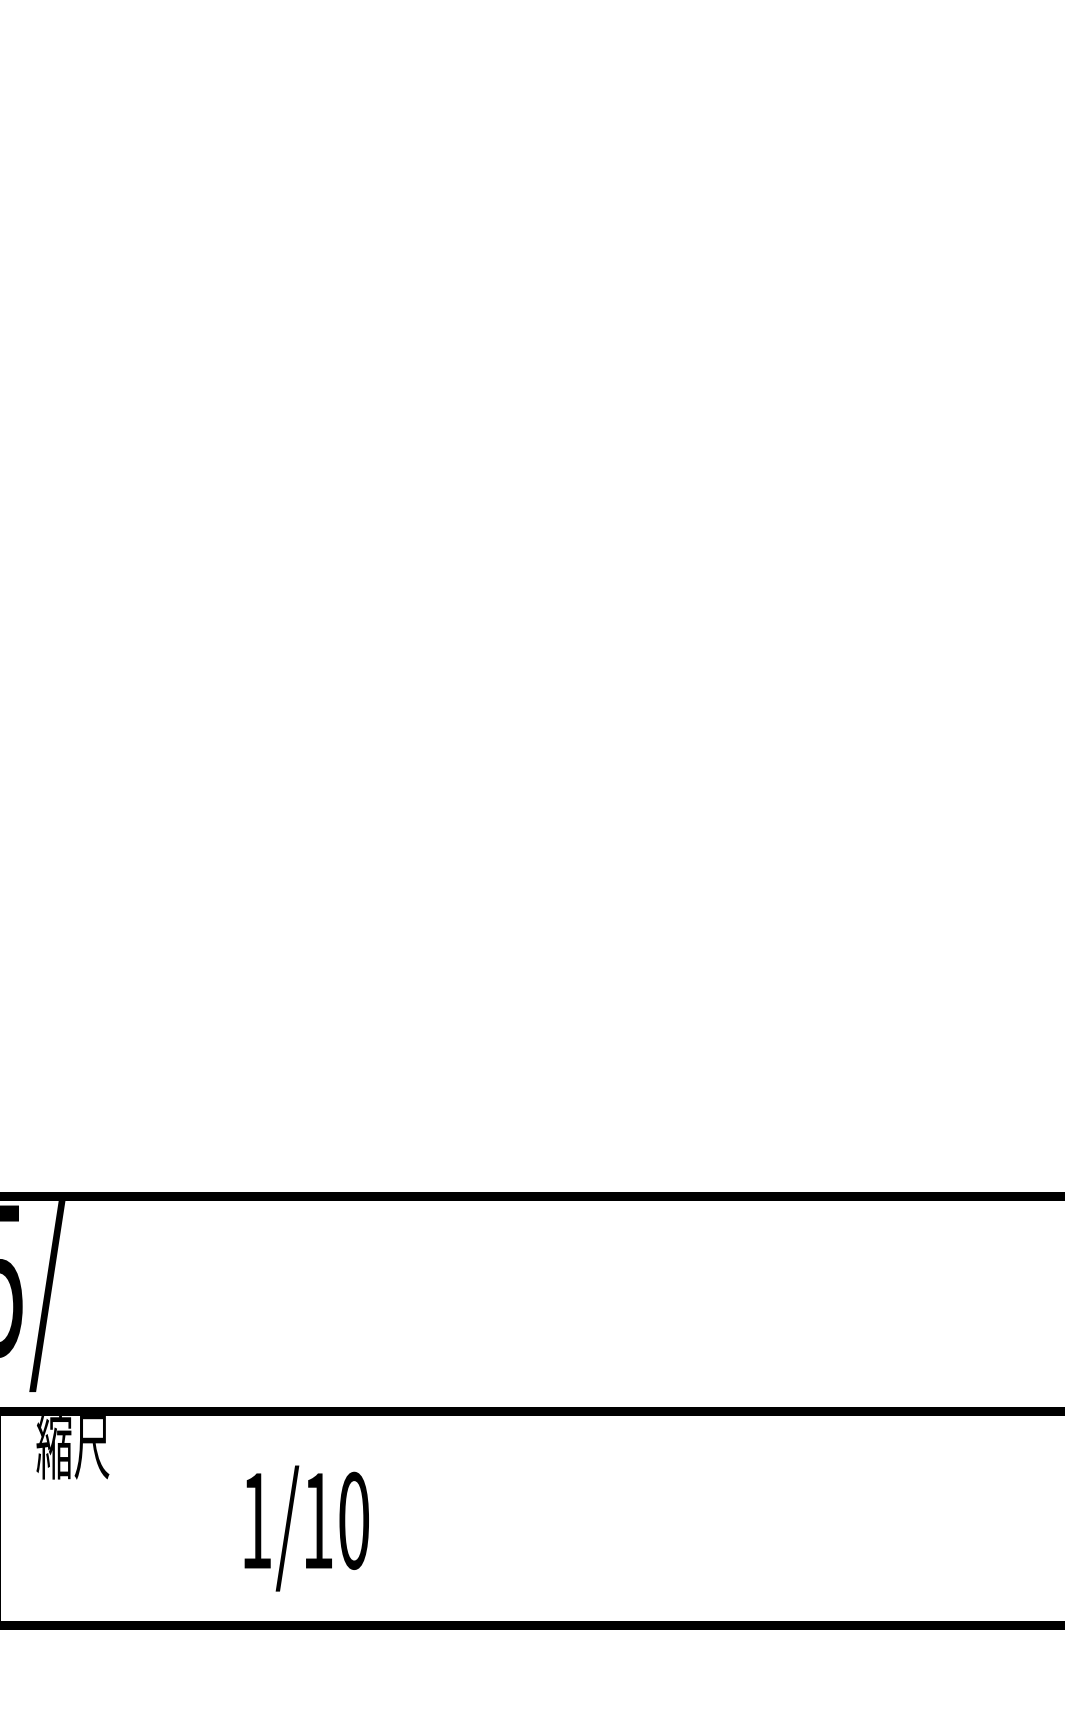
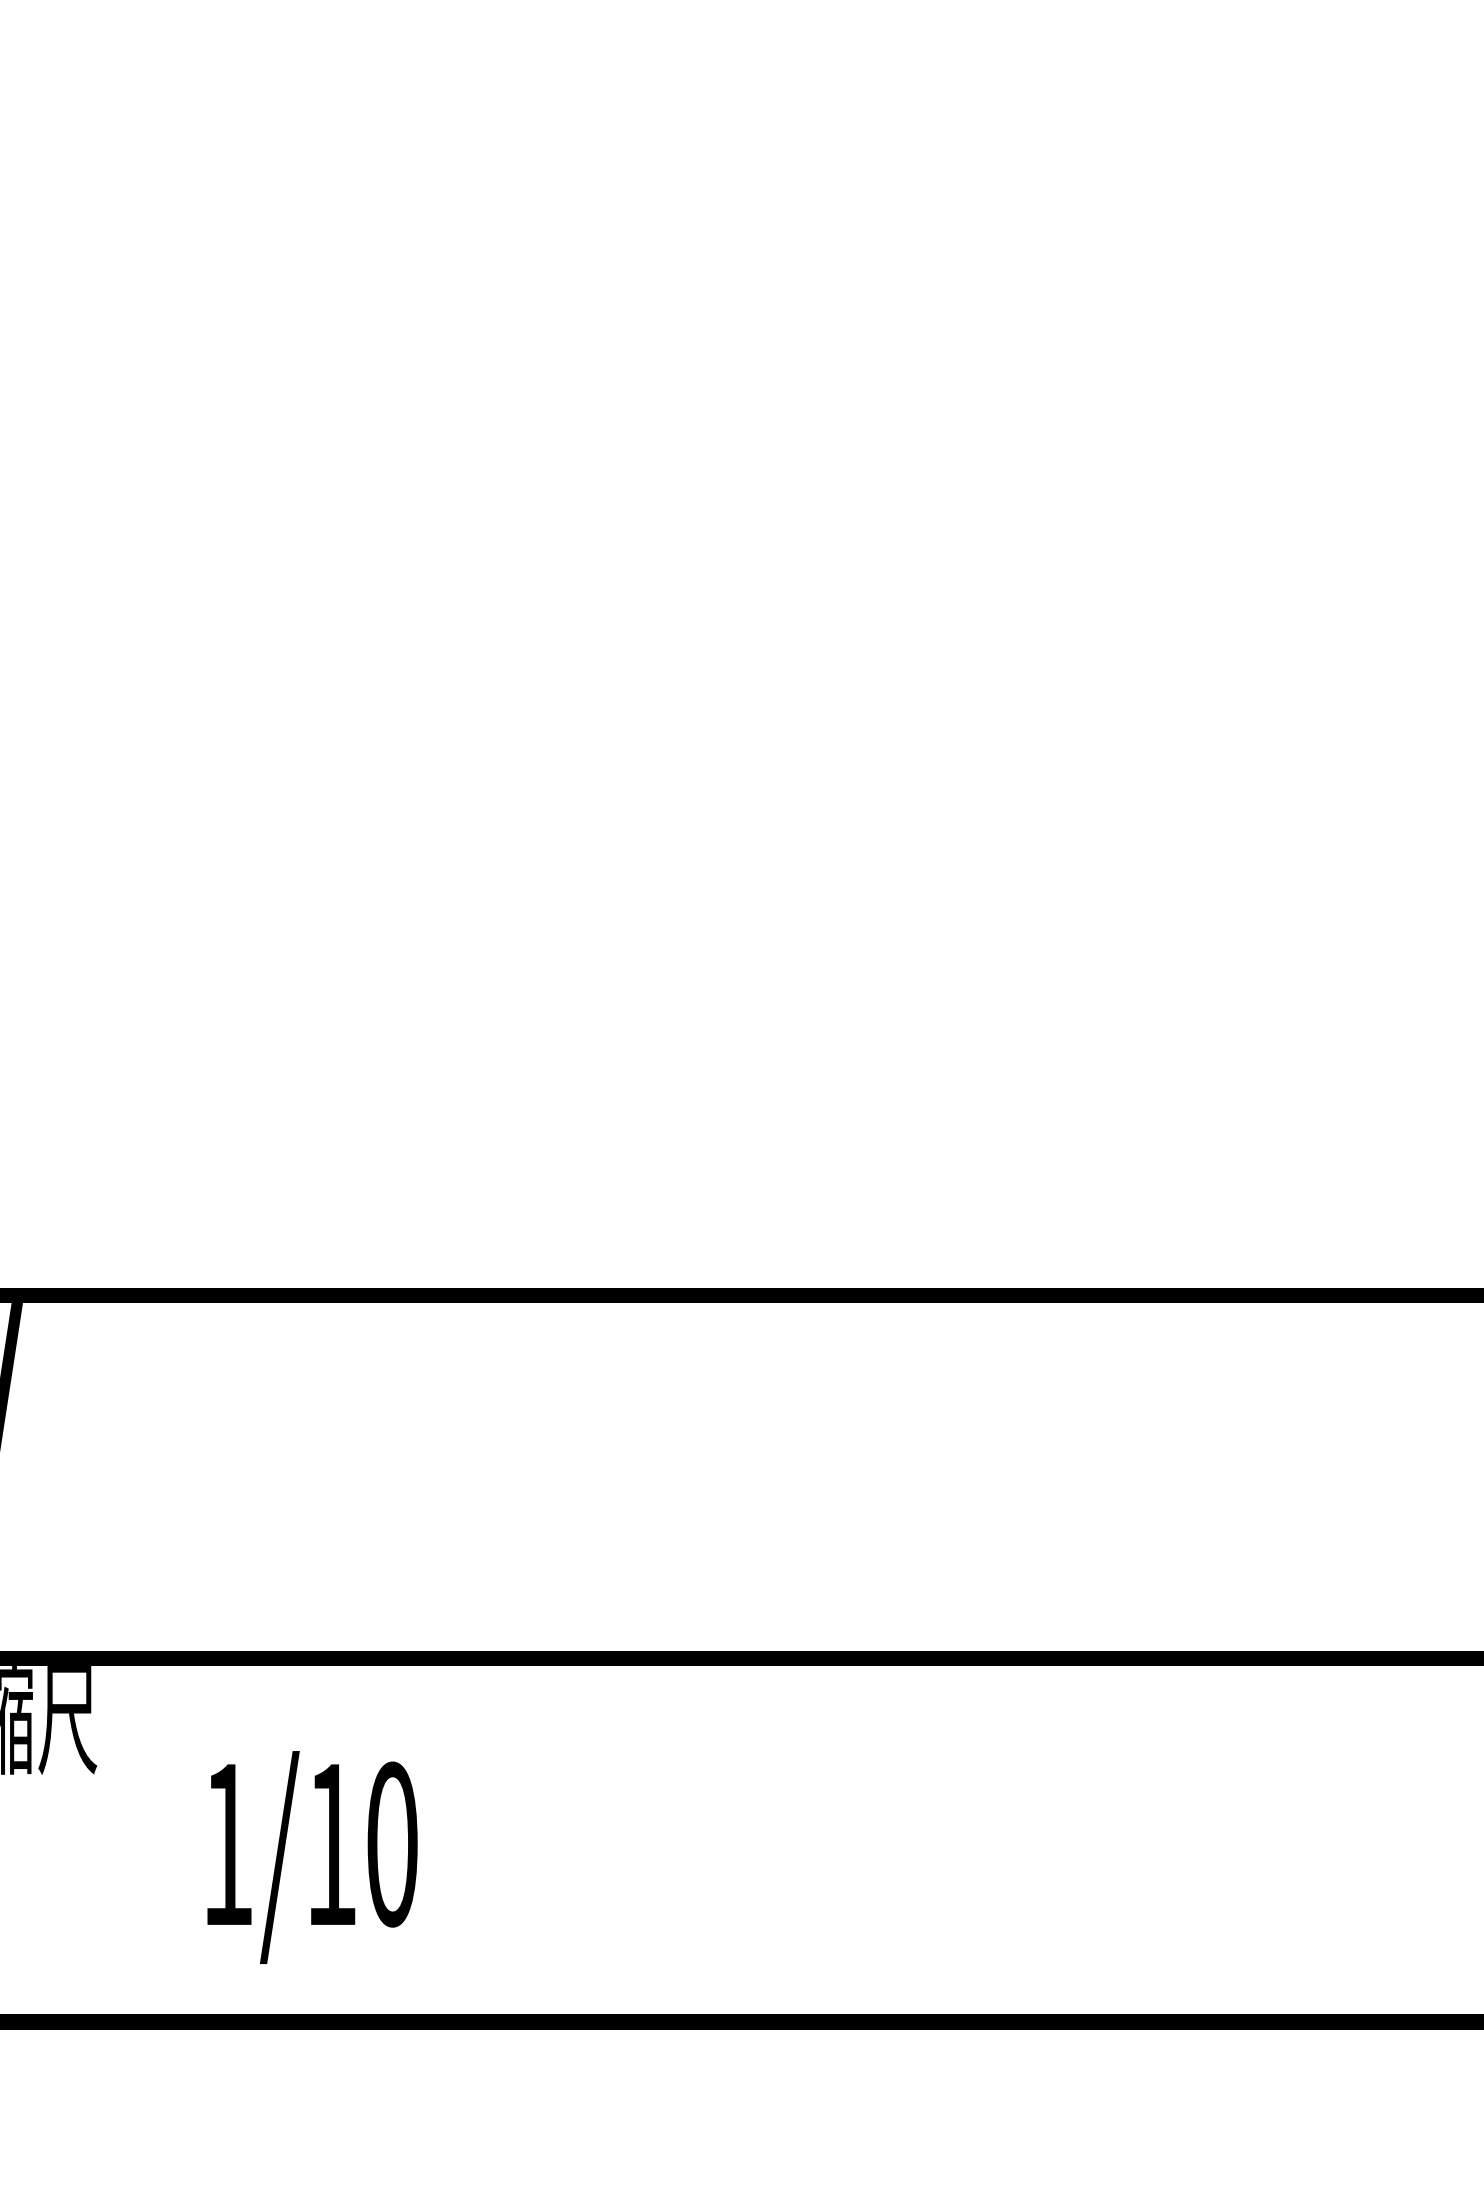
text: (306, 1528) -> (311, 1857), moved

